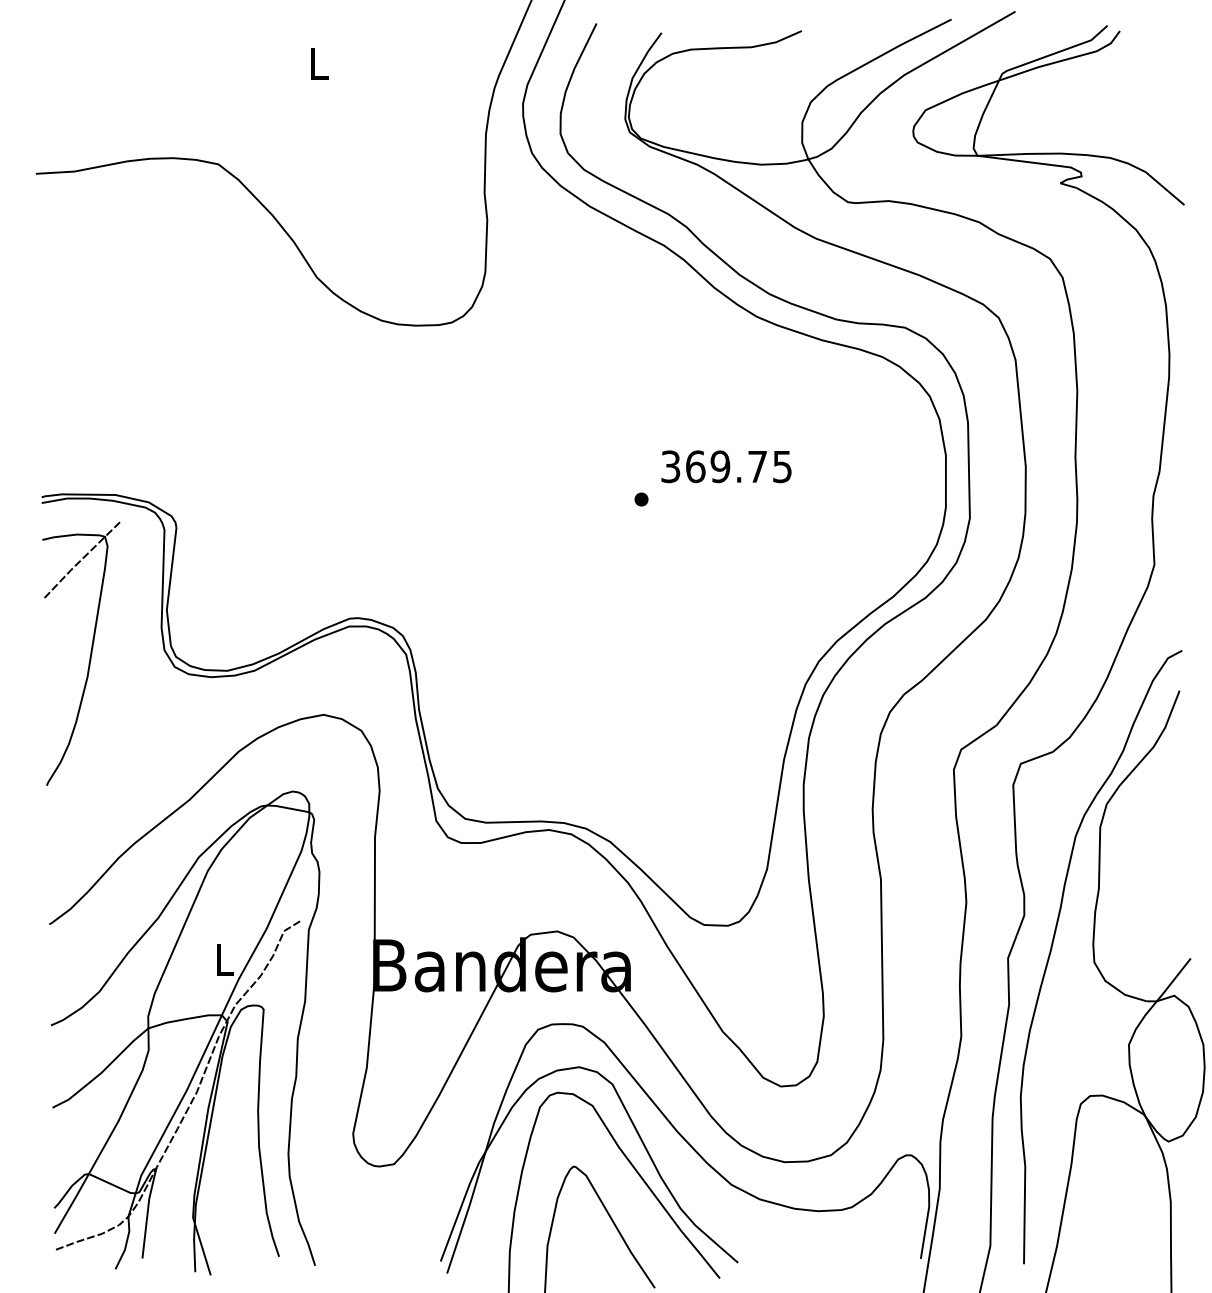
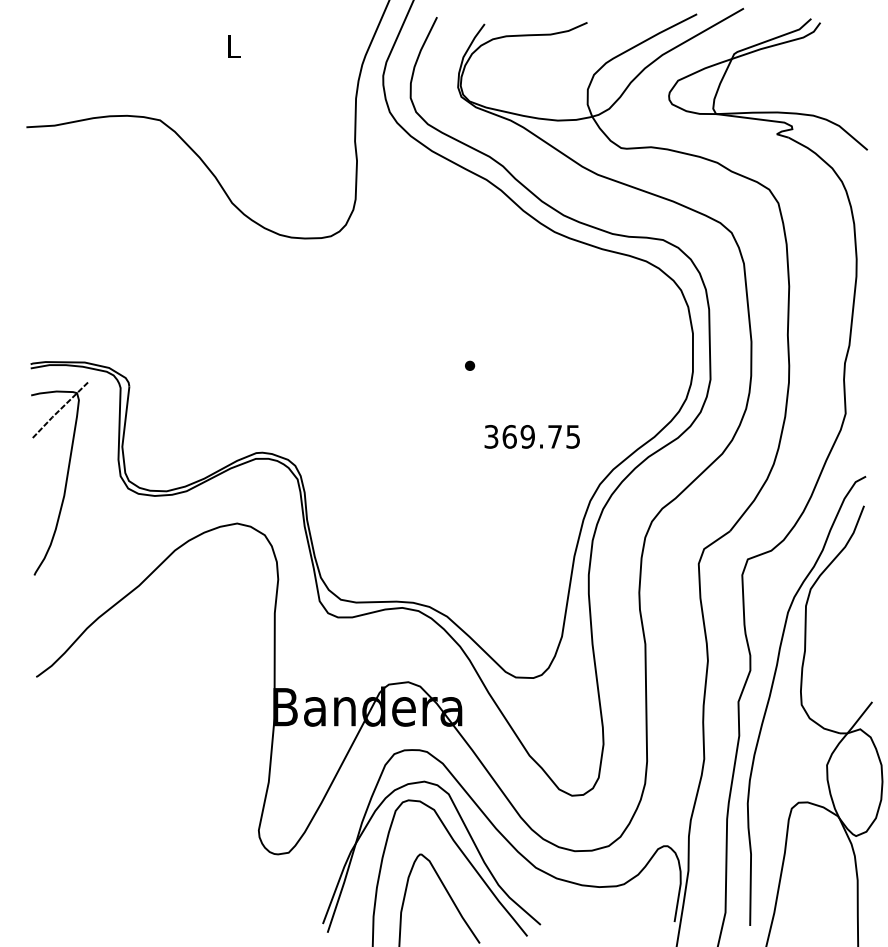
text: (725, 466) -> (531, 436), moved
part: (184, 1032) -> (135, 756), removed

